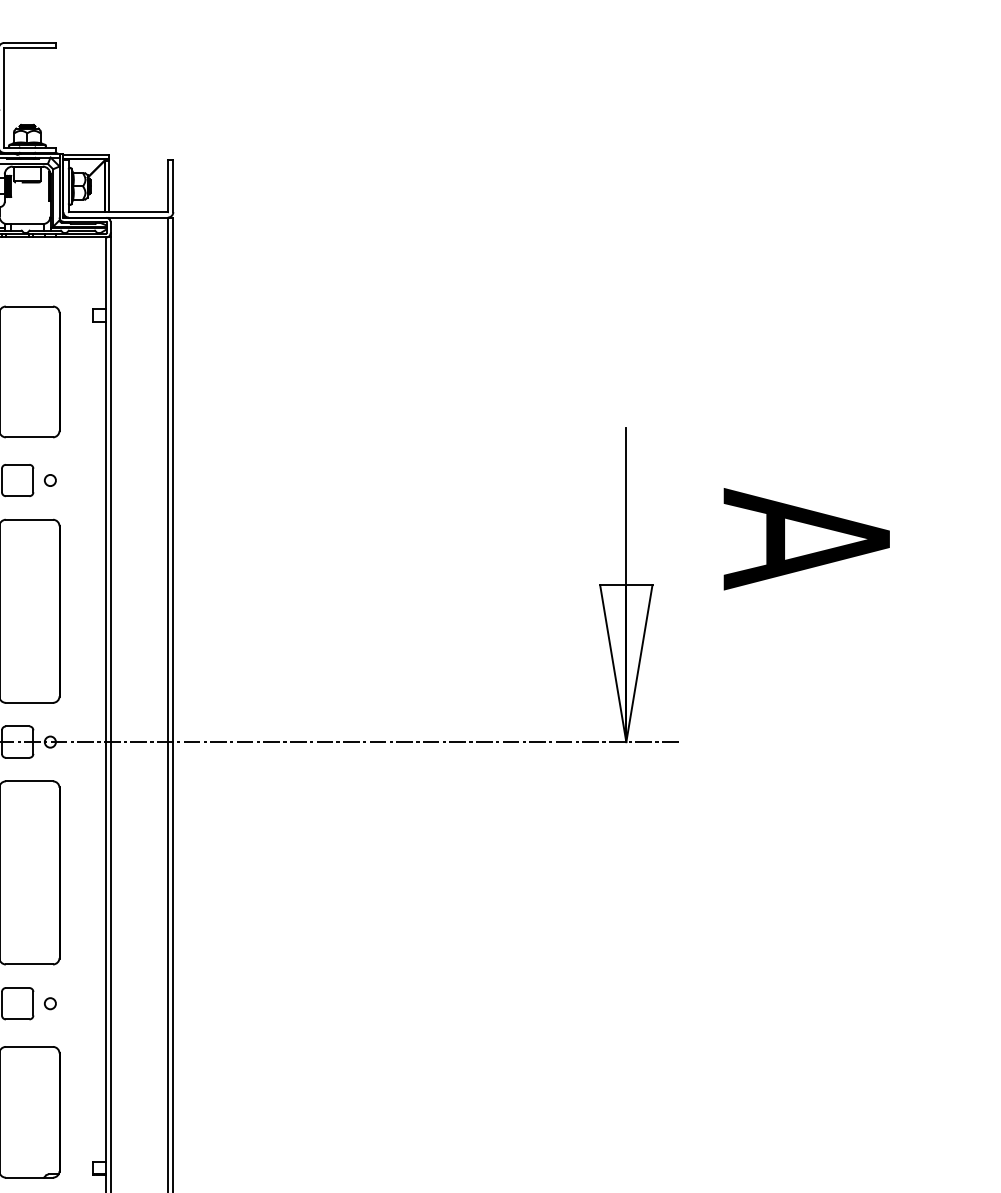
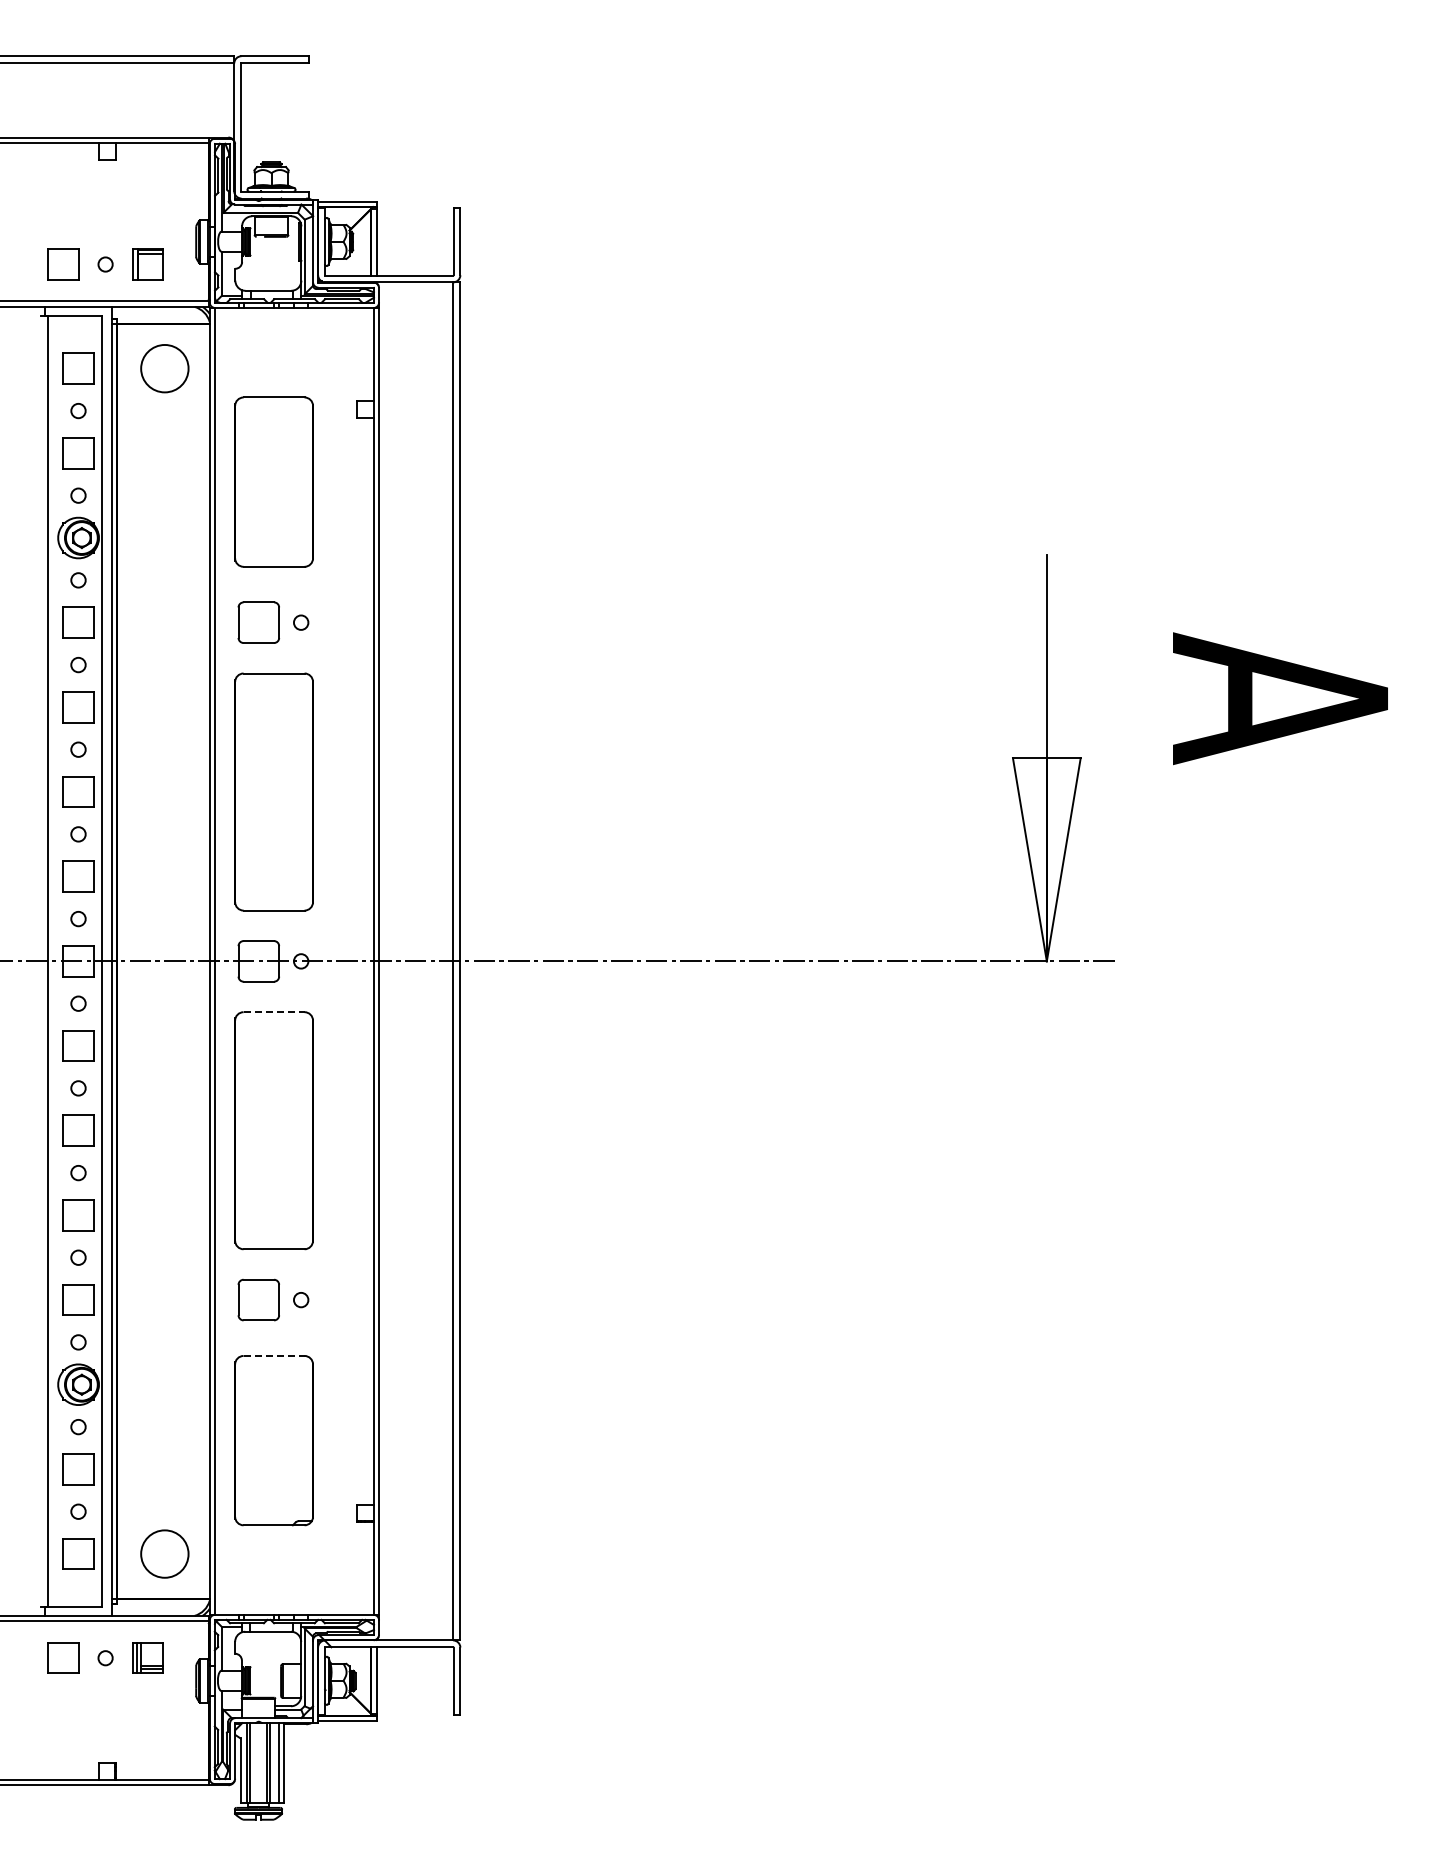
line: (29, 781) -> (274, 1012), solid -> dashed
line: (29, 1046) -> (274, 1355), solid -> dashed

